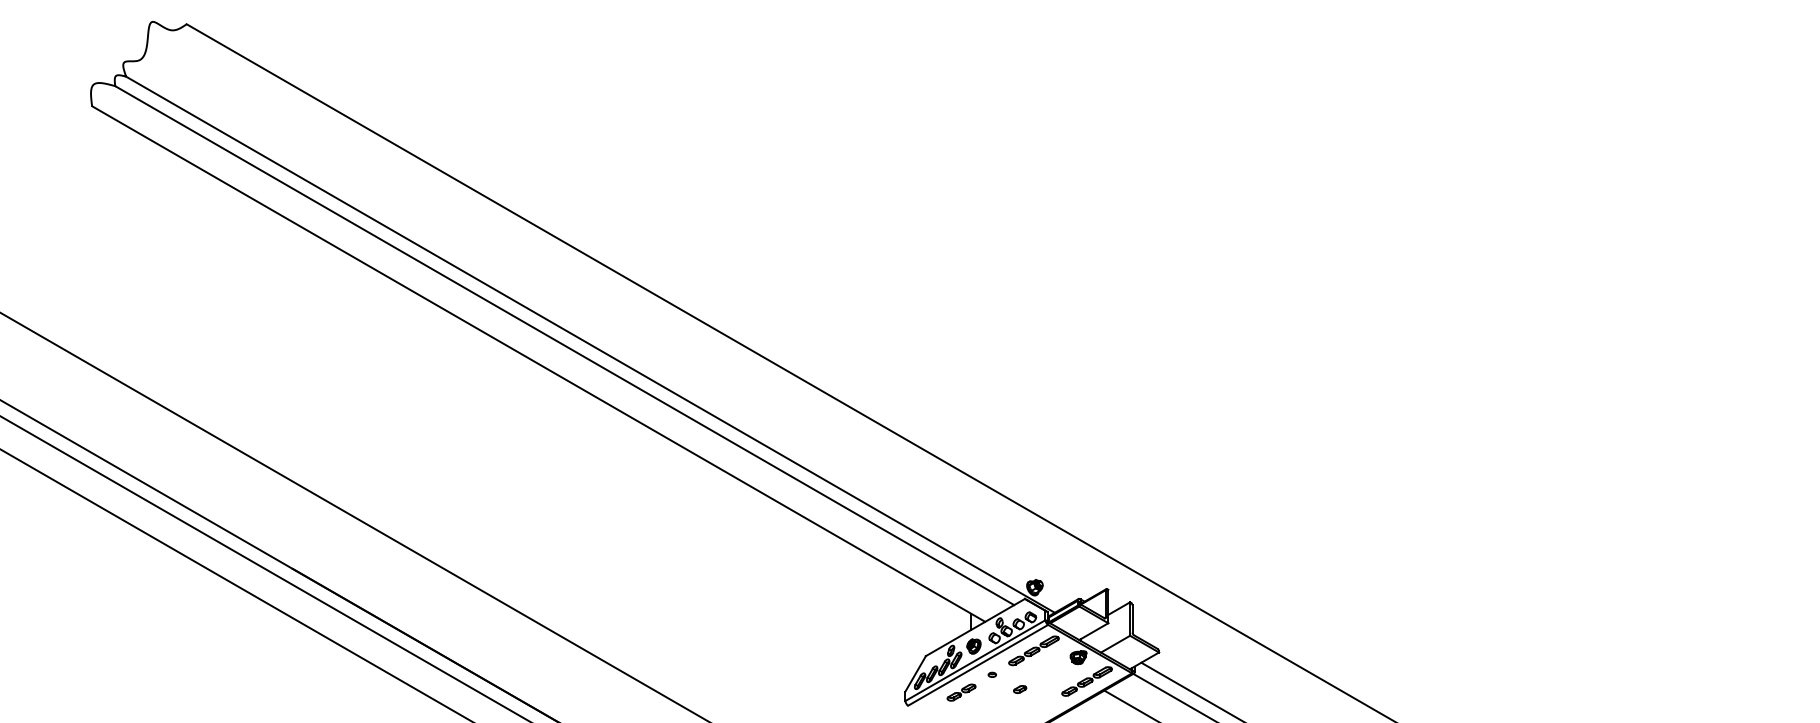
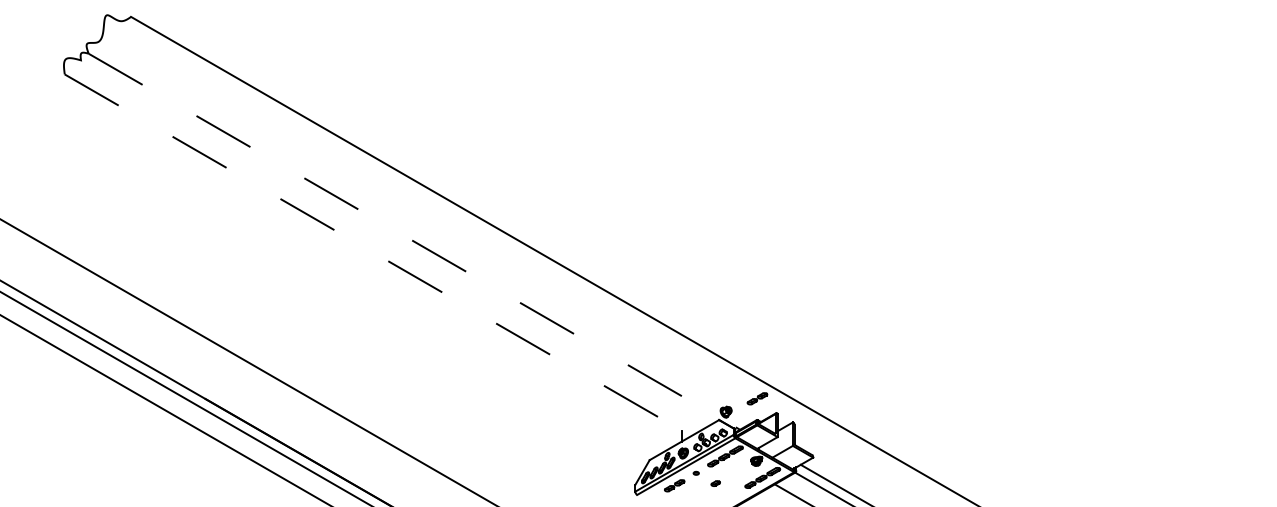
line: (564, 345) -> (396, 242), removed
line: (590, 345) -> (414, 242), solid -> dashed
line: (538, 364) -> (377, 255), solid -> dashed
part: (1079, 568) -> (757, 398), added

